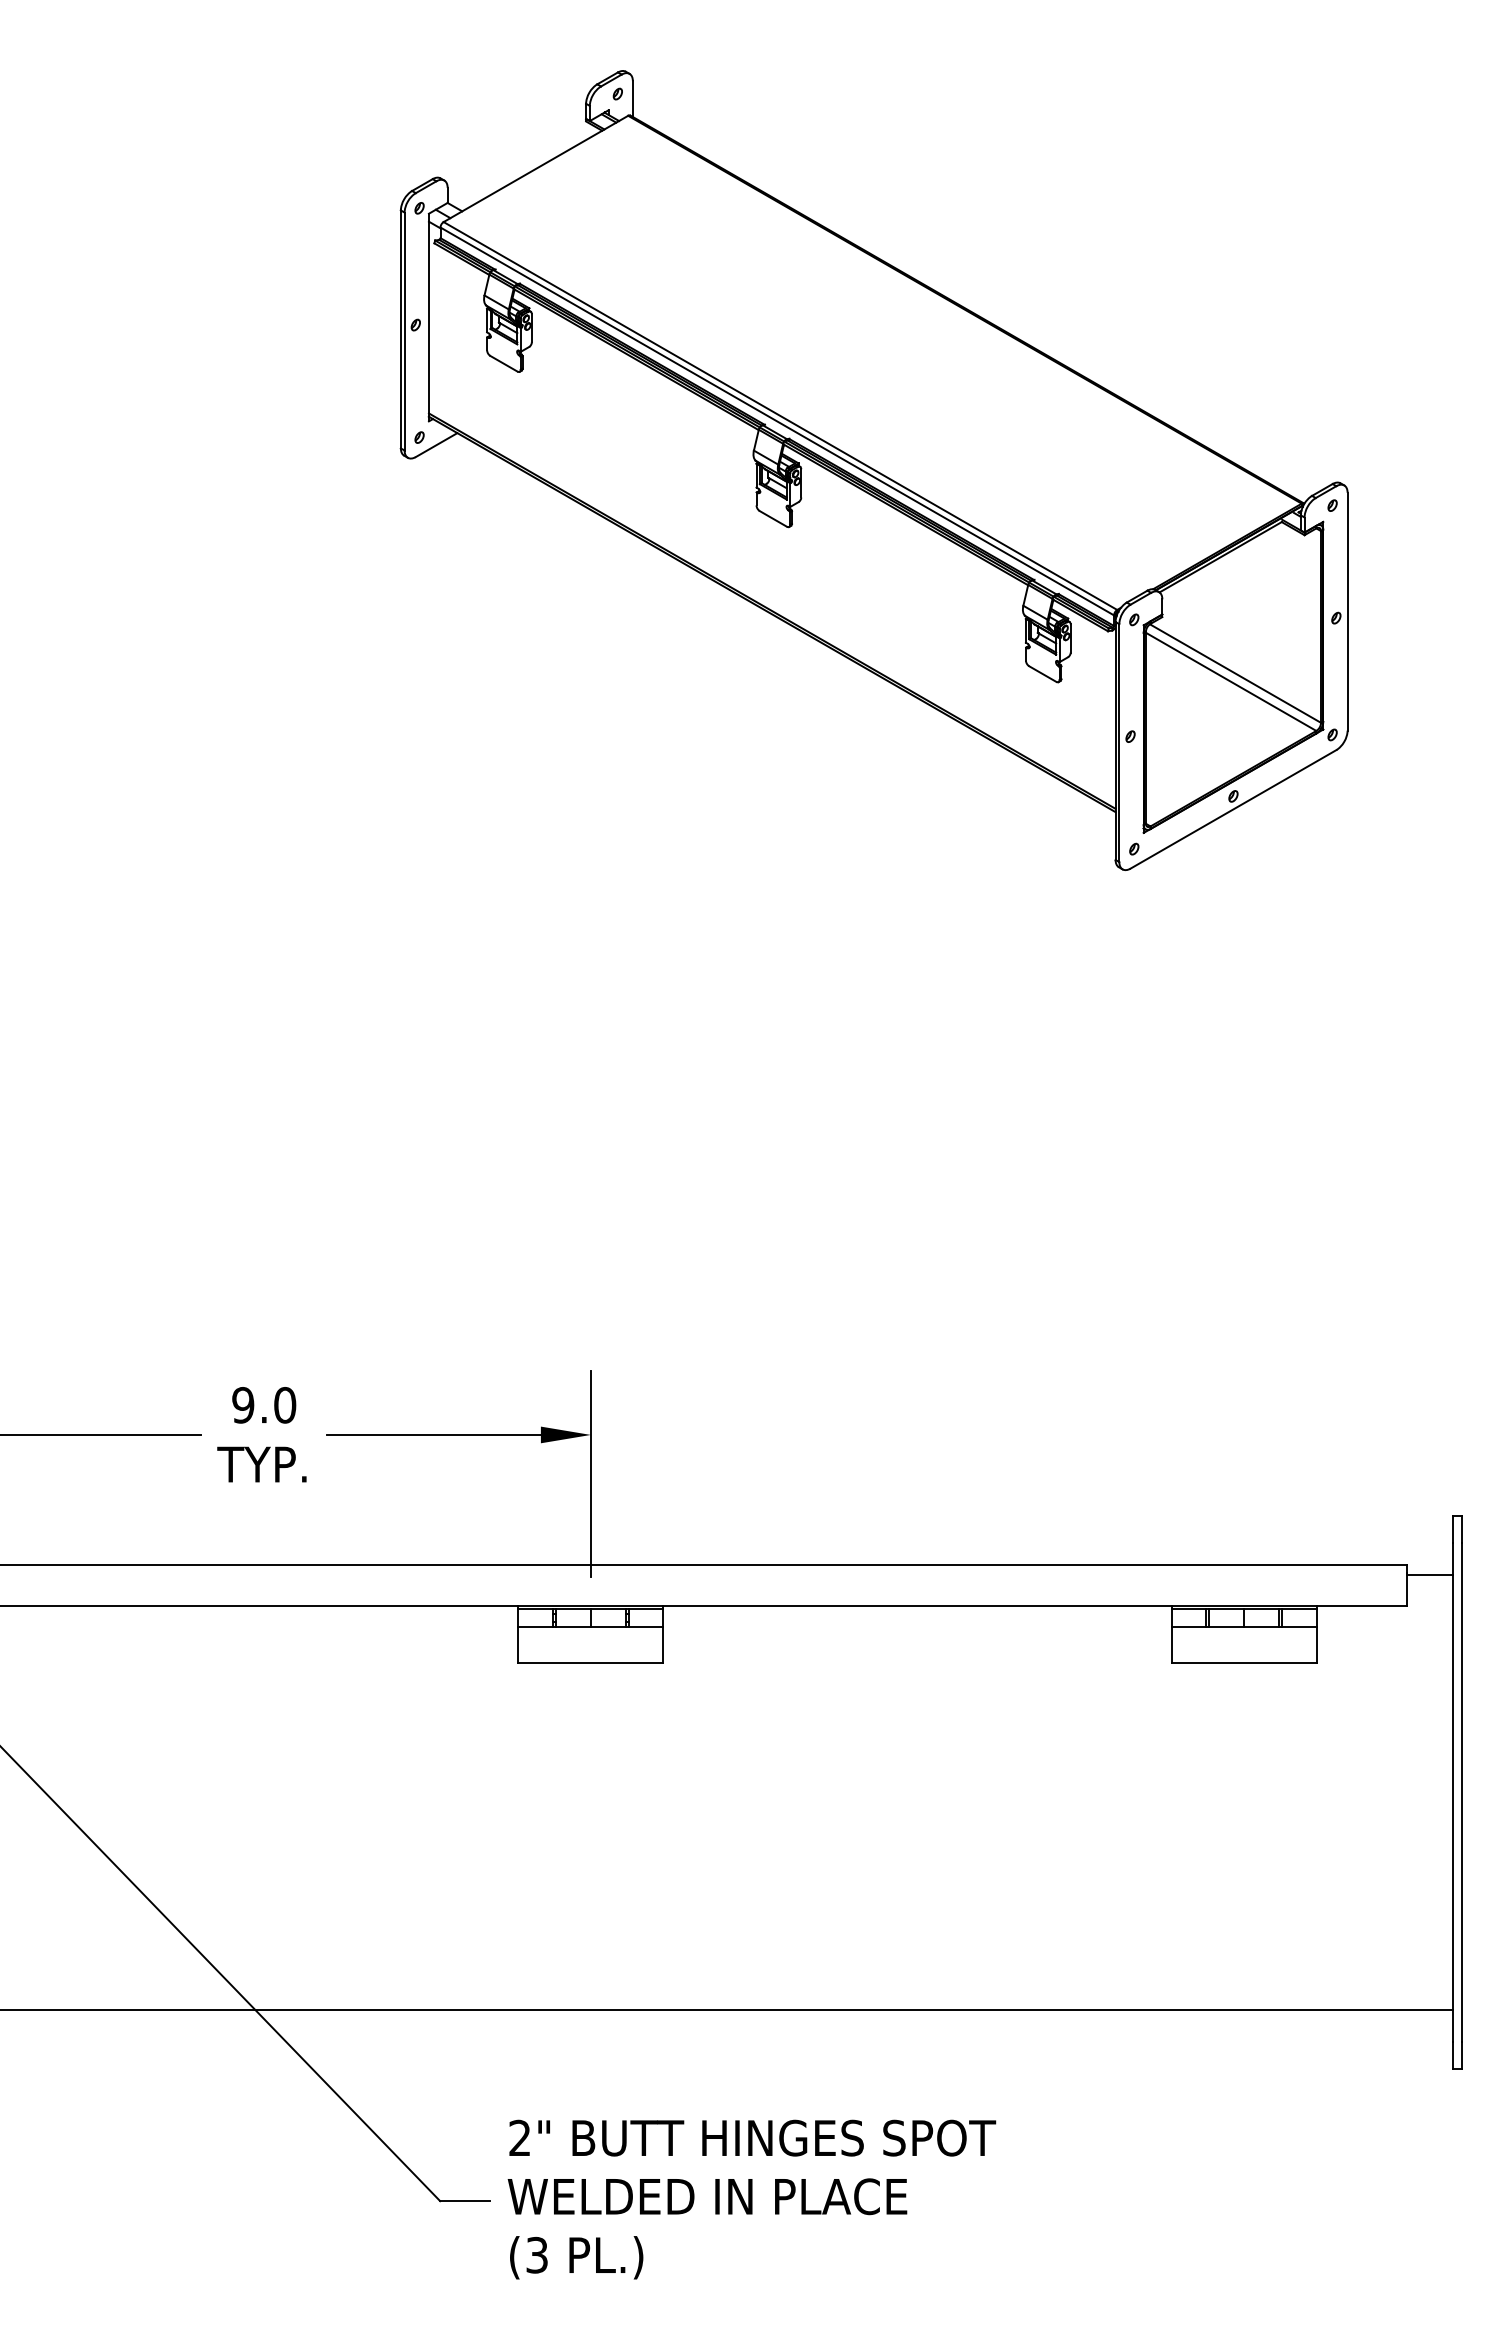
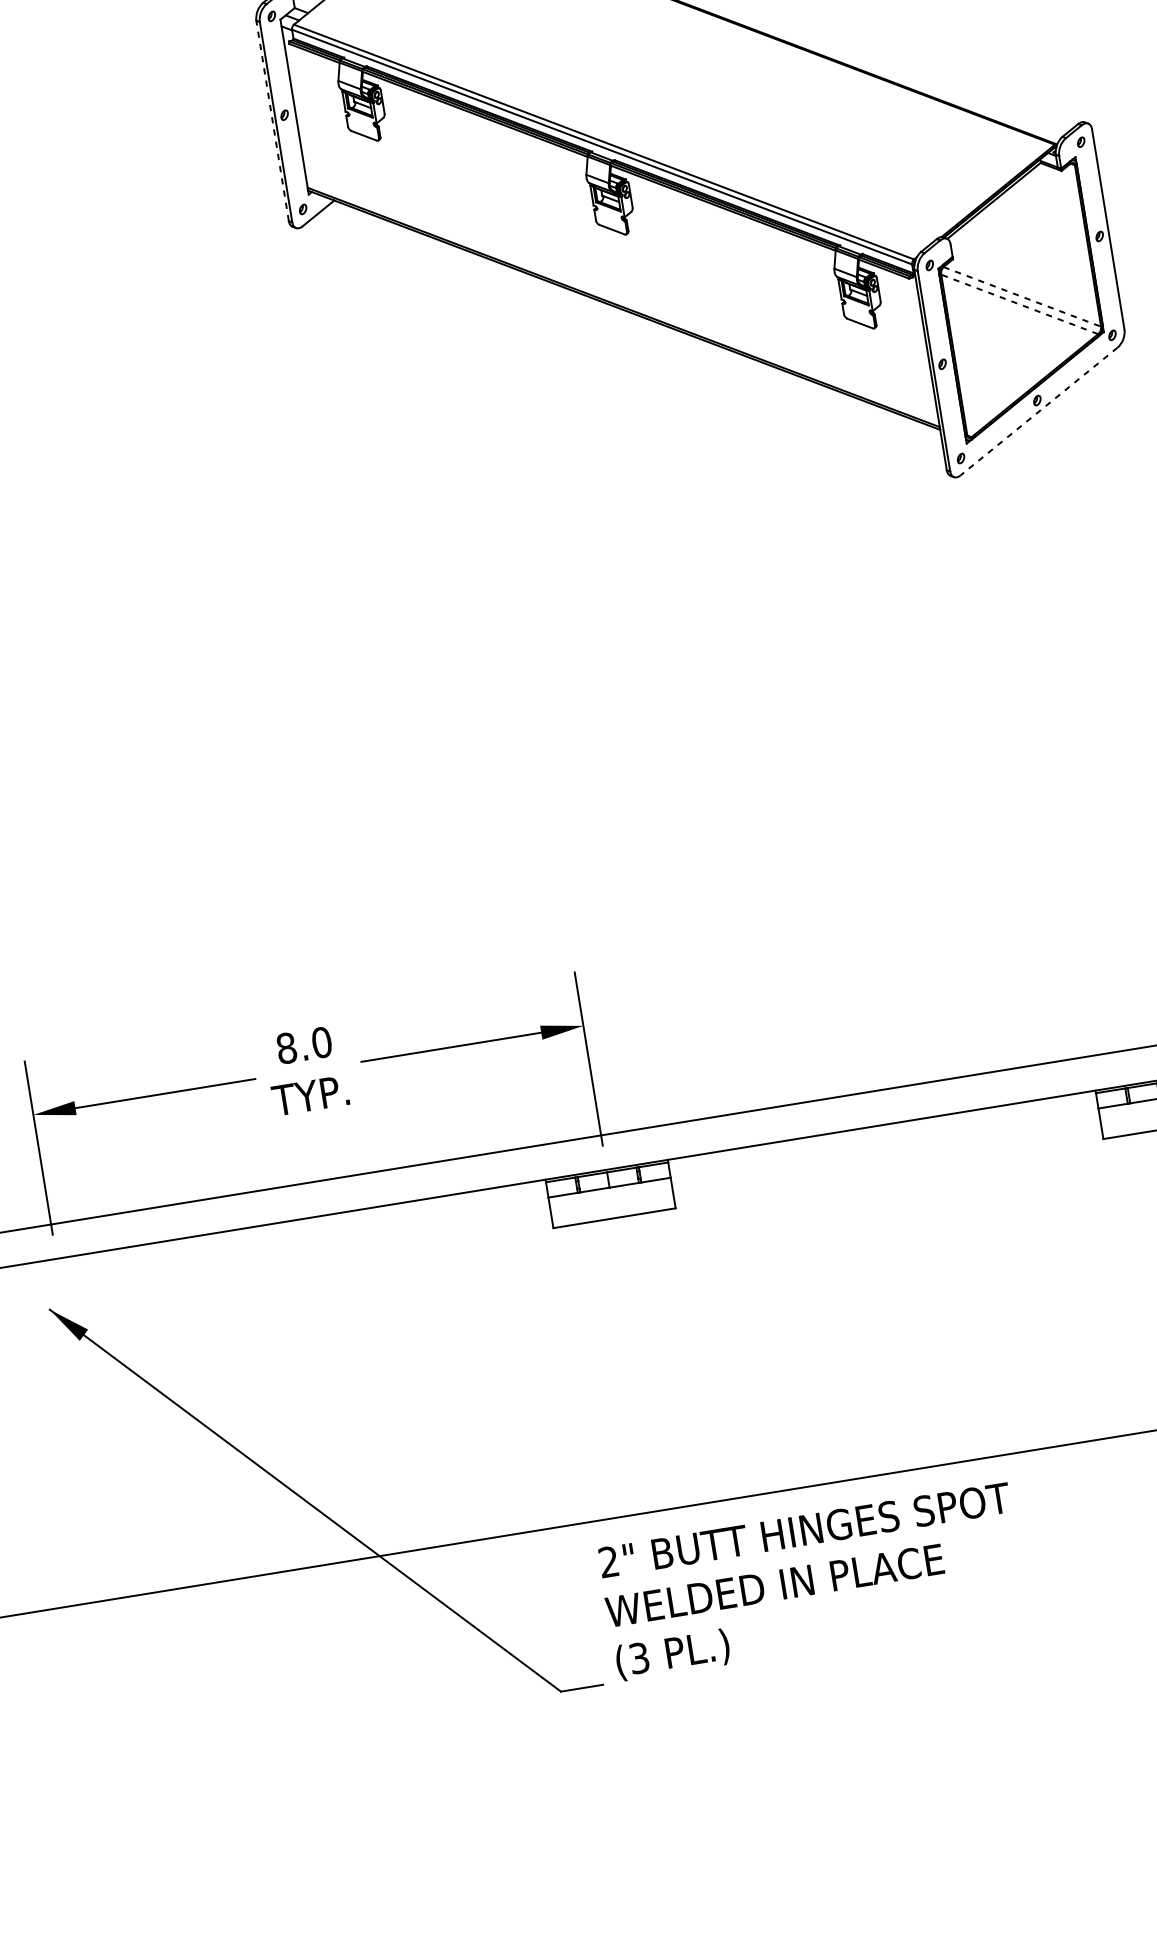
line: (400, 329) -> (272, 121), solid -> dashed
line: (1235, 673) -> (1022, 296), solid -> dashed
line: (1230, 681) -> (1019, 304), solid -> dashed
line: (1233, 809) -> (1039, 411), solid -> dashed
text: (243, 1405) -> (286, 1048), 9.0 -> 8.0
text: (751, 2199) -> (812, 1582), moved

